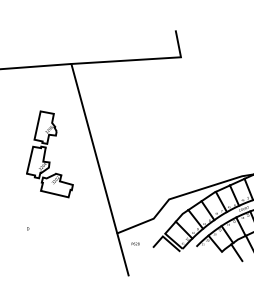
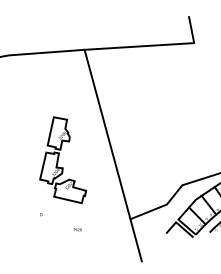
part: (49, 154) -> (62, 160), moved
text: (135, 243) -> (77, 229), moved

